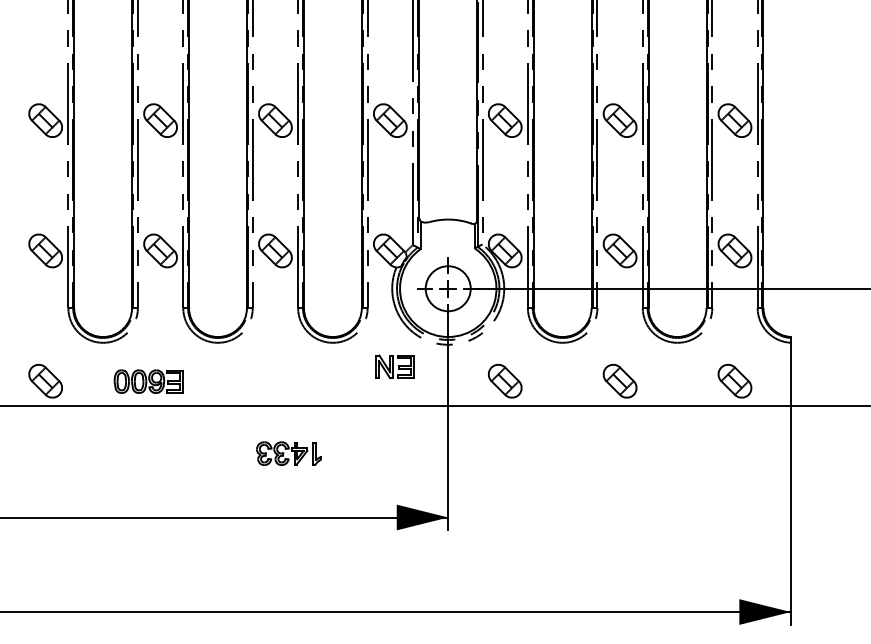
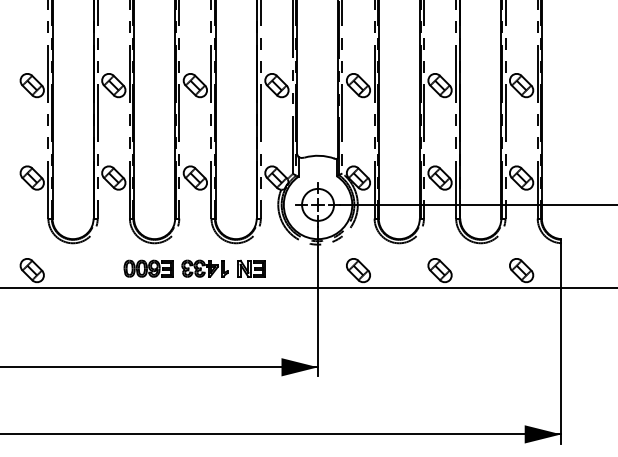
part: (394, 366) -> (251, 268), moved
part: (148, 381) -> (148, 268), moved
part: (288, 453) -> (204, 268), moved

